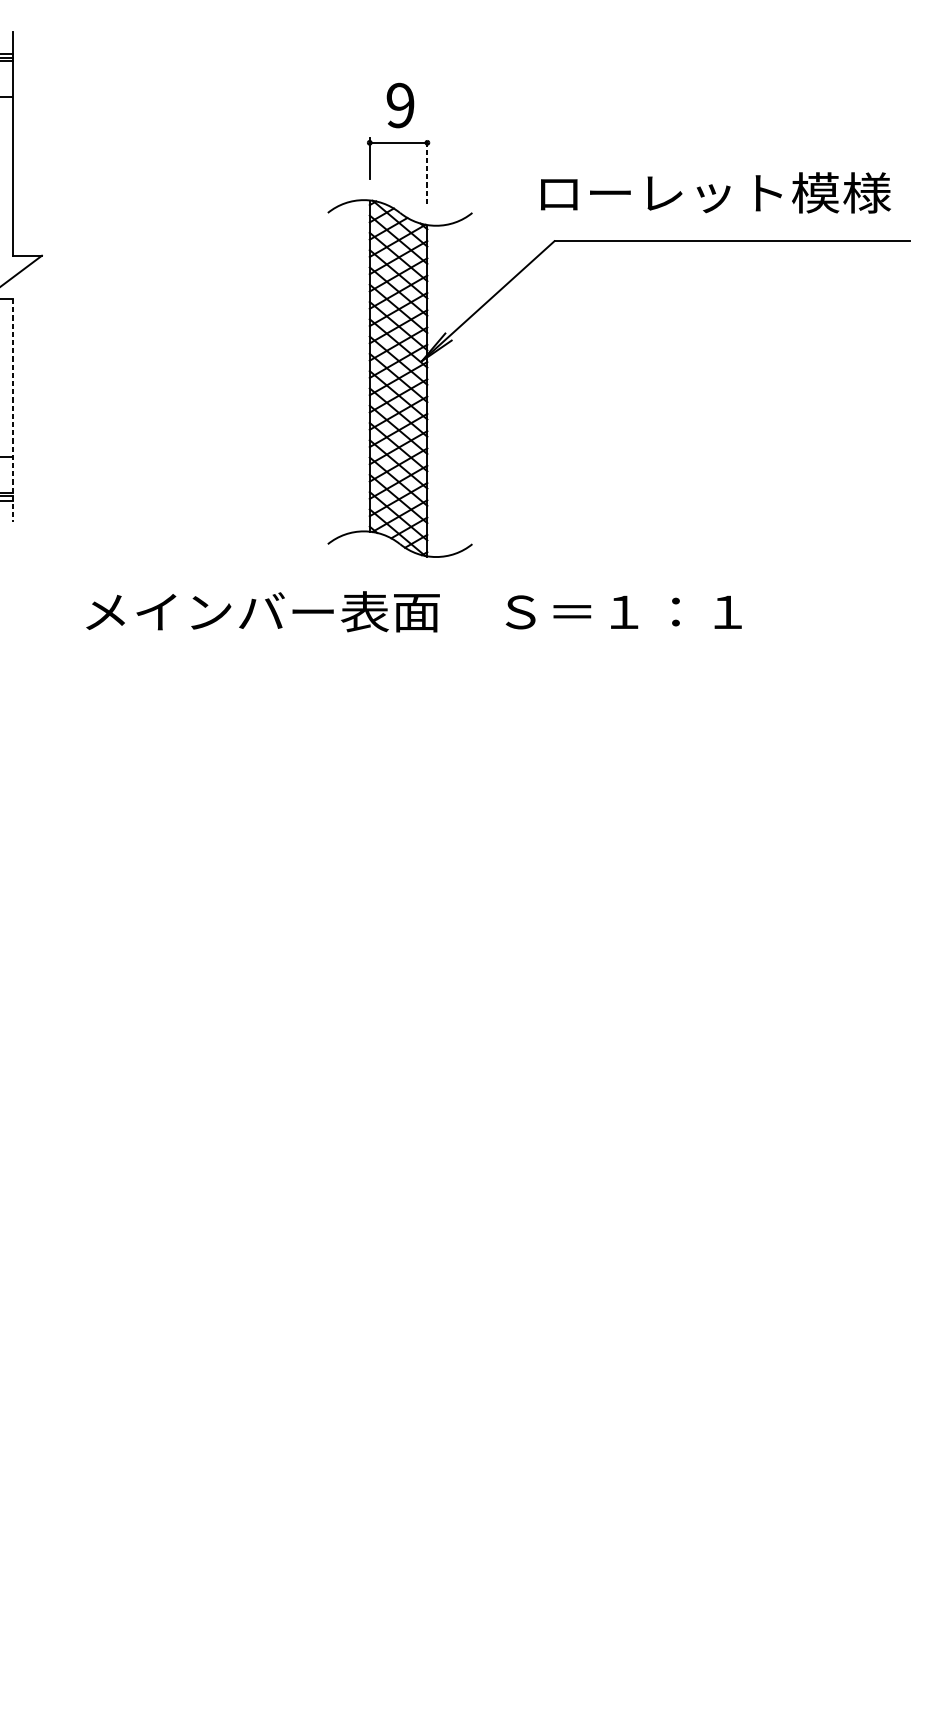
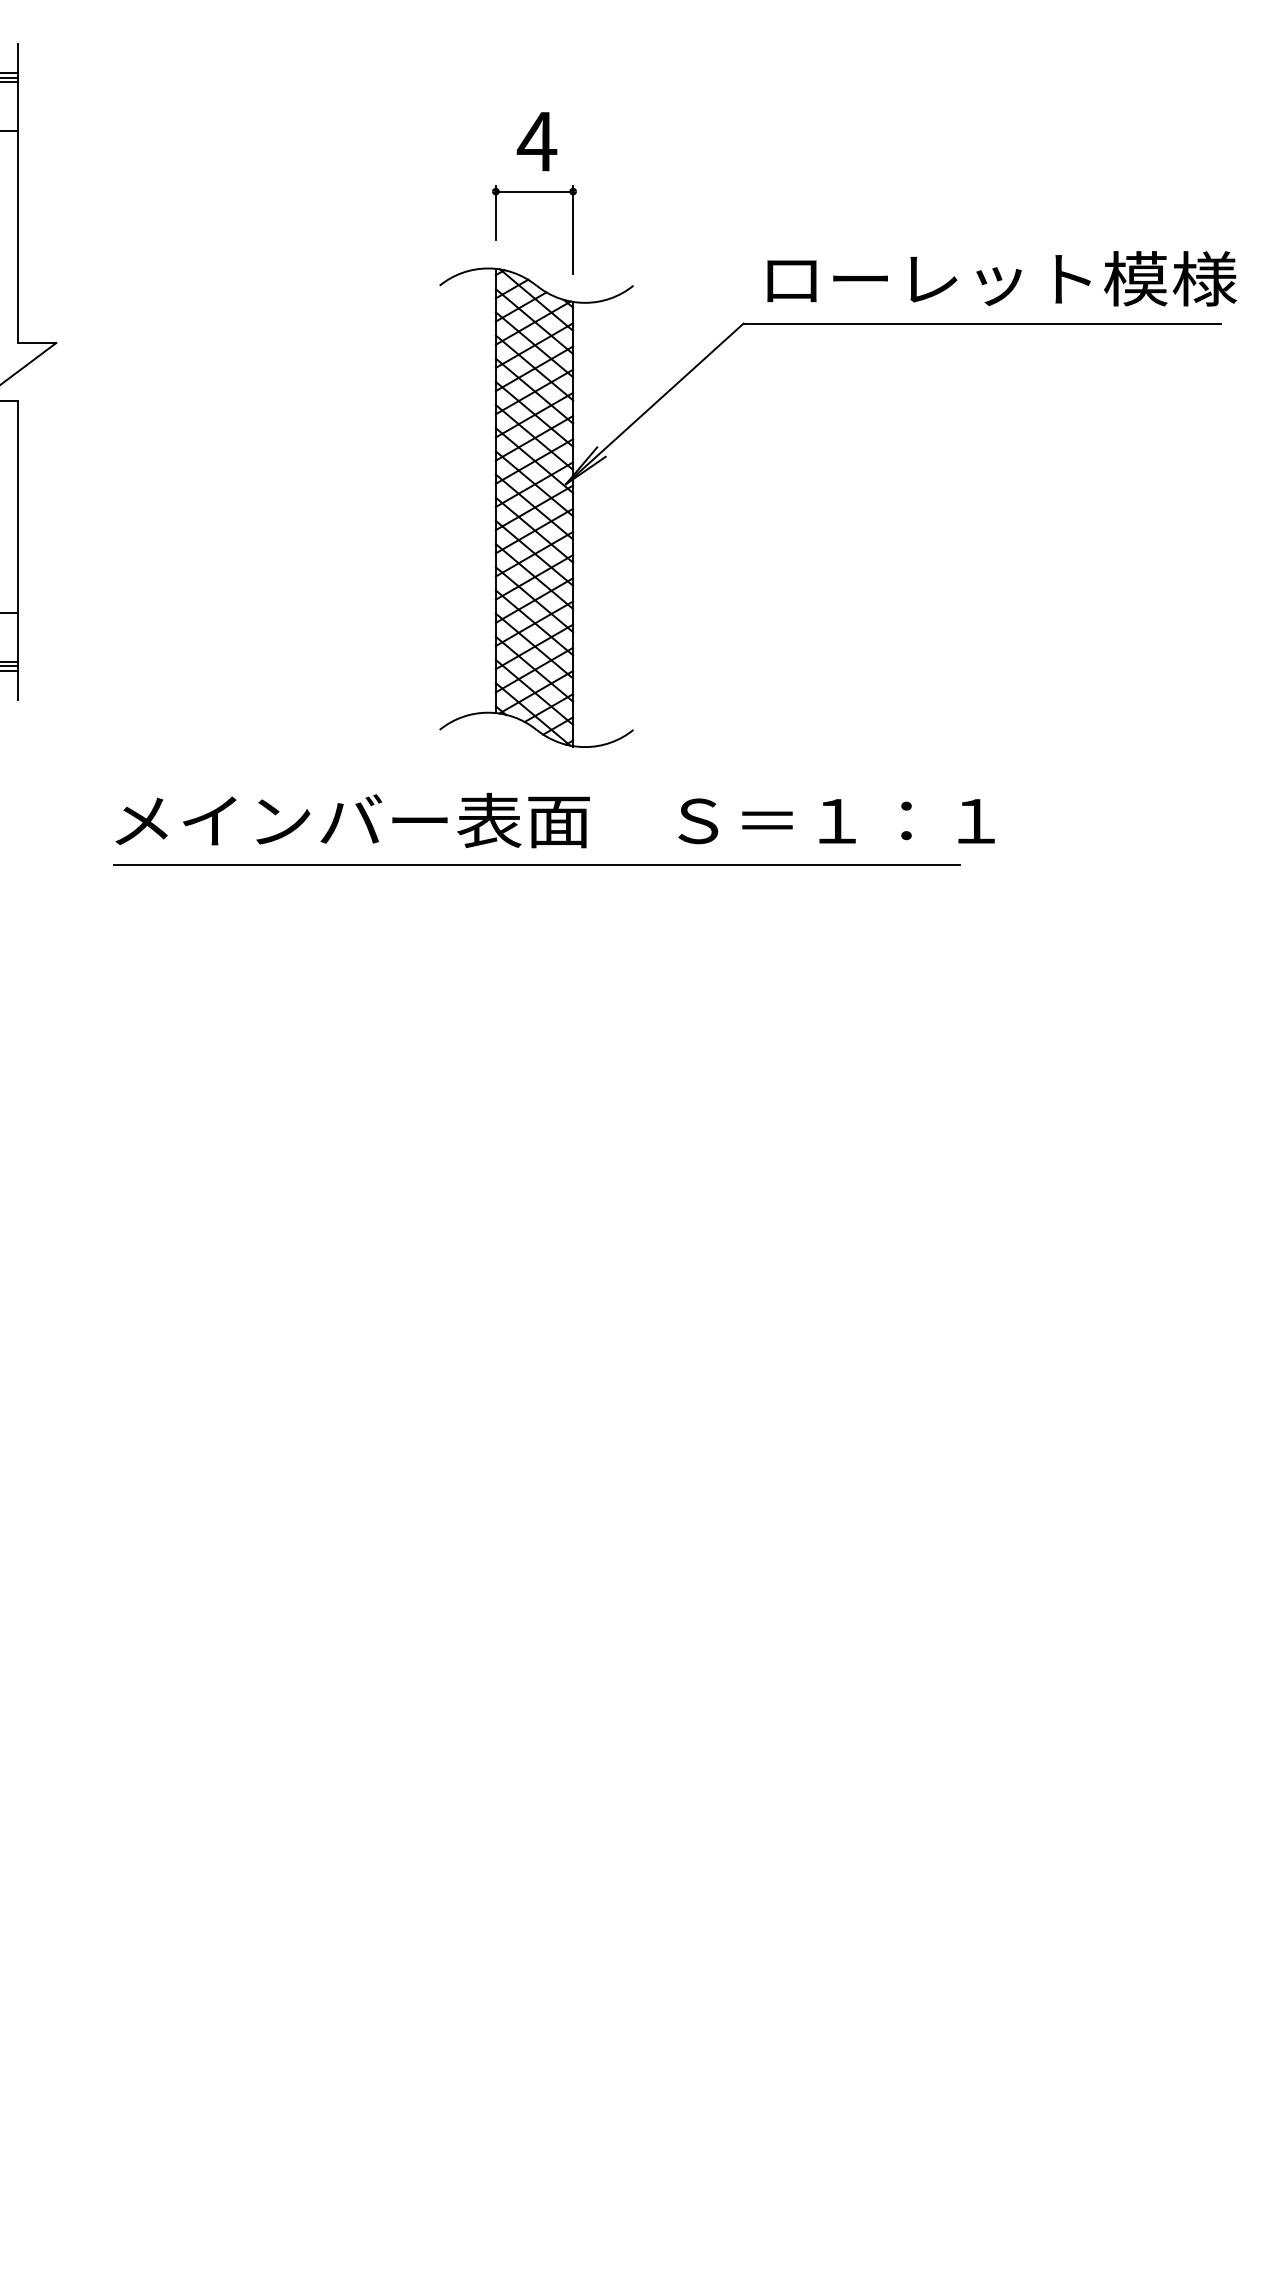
text: (400, 105) -> (536, 141), 9 -> 4
line: (427, 171) -> (573, 229), dashed -> solid
text: (716, 192) -> (1002, 278), moved
line: (13, 410) -> (17, 550), dashed -> solid
line: (400, 644) -> (537, 864), added

